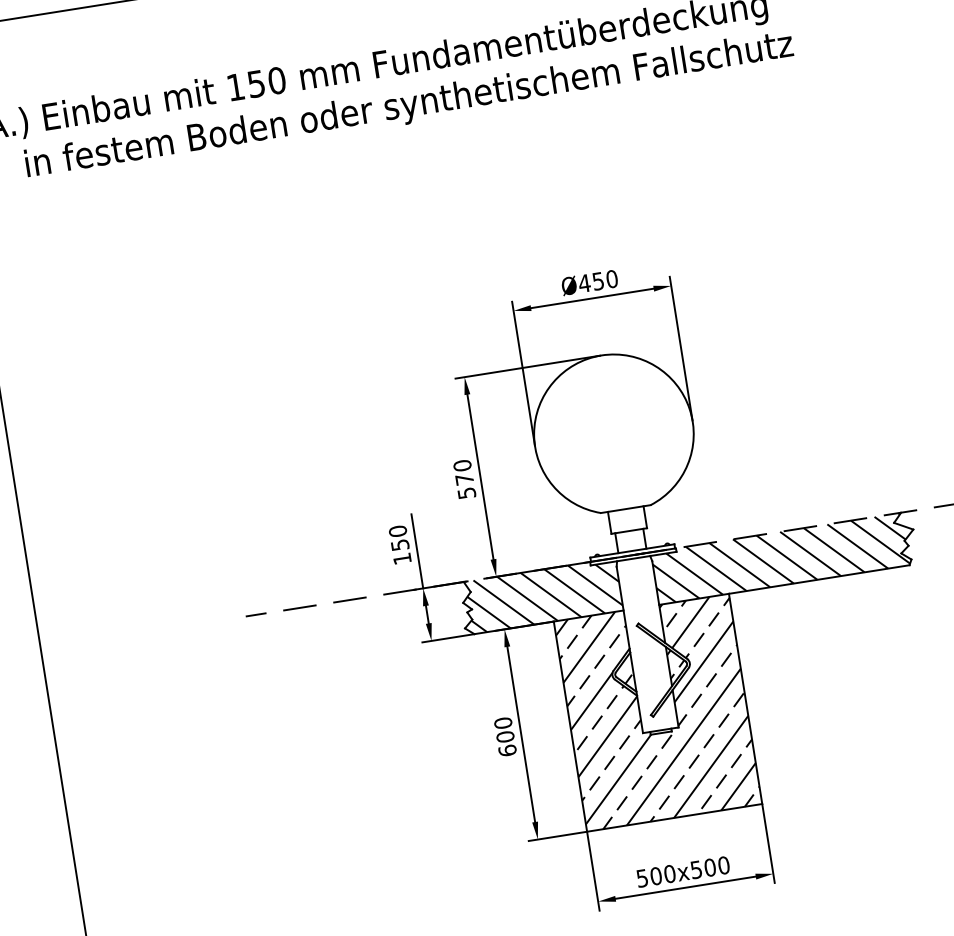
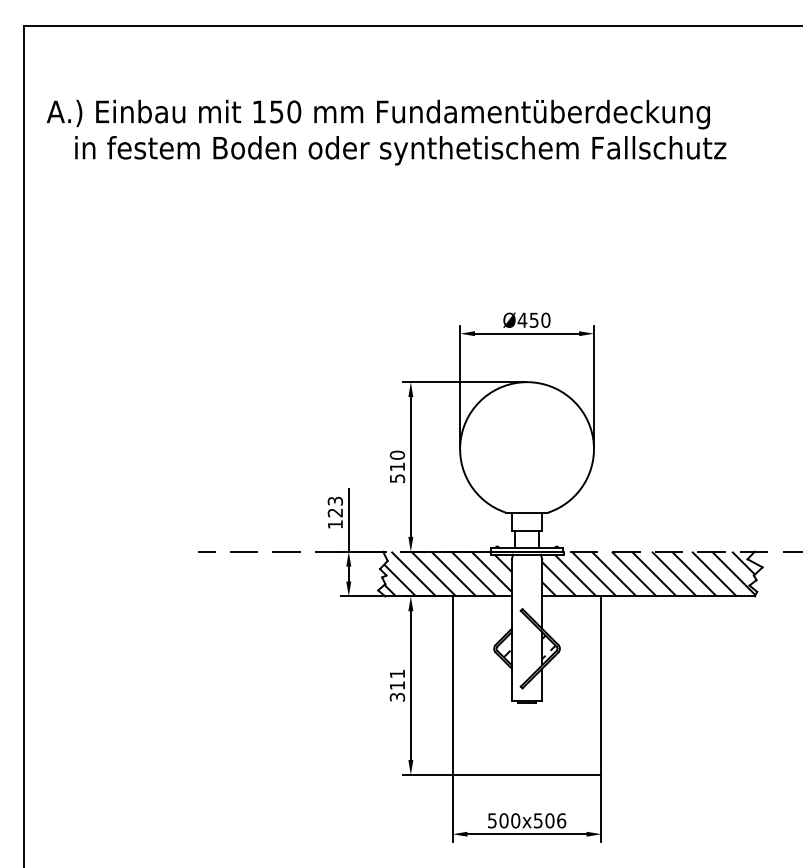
text: (464, 478) -> (397, 466), 570 -> 510
text: (399, 537) -> (335, 506), 150 -> 123
hatch: (657, 712) -> (526, 685), removed
text: (505, 736) -> (397, 685), 600 -> 311
text: (723, 865) -> (561, 820), 500x500 -> 500x506

